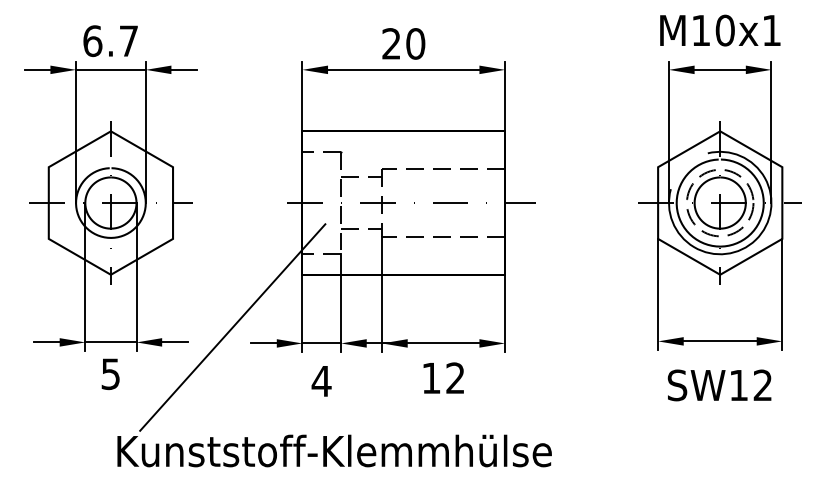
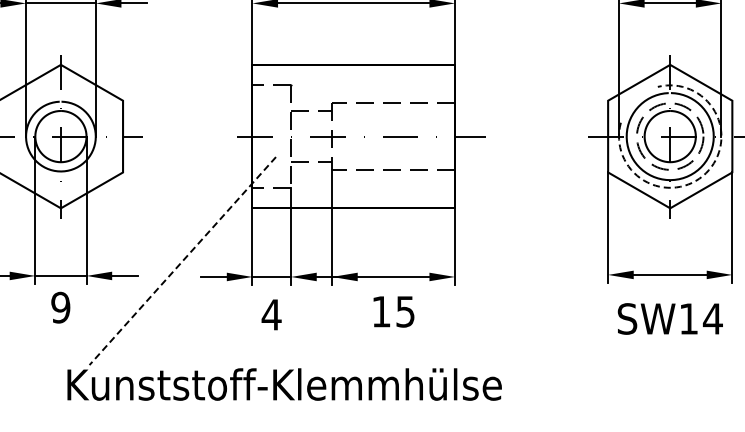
arc: (755, 239) -> (705, 173), solid -> dashed
line: (232, 327) -> (182, 261), solid -> dashed
text: (110, 373) -> (60, 307), 5 -> 9
text: (455, 378) -> (405, 312), 12 -> 15
text: (762, 384) -> (712, 318), SW12 -> SW14

